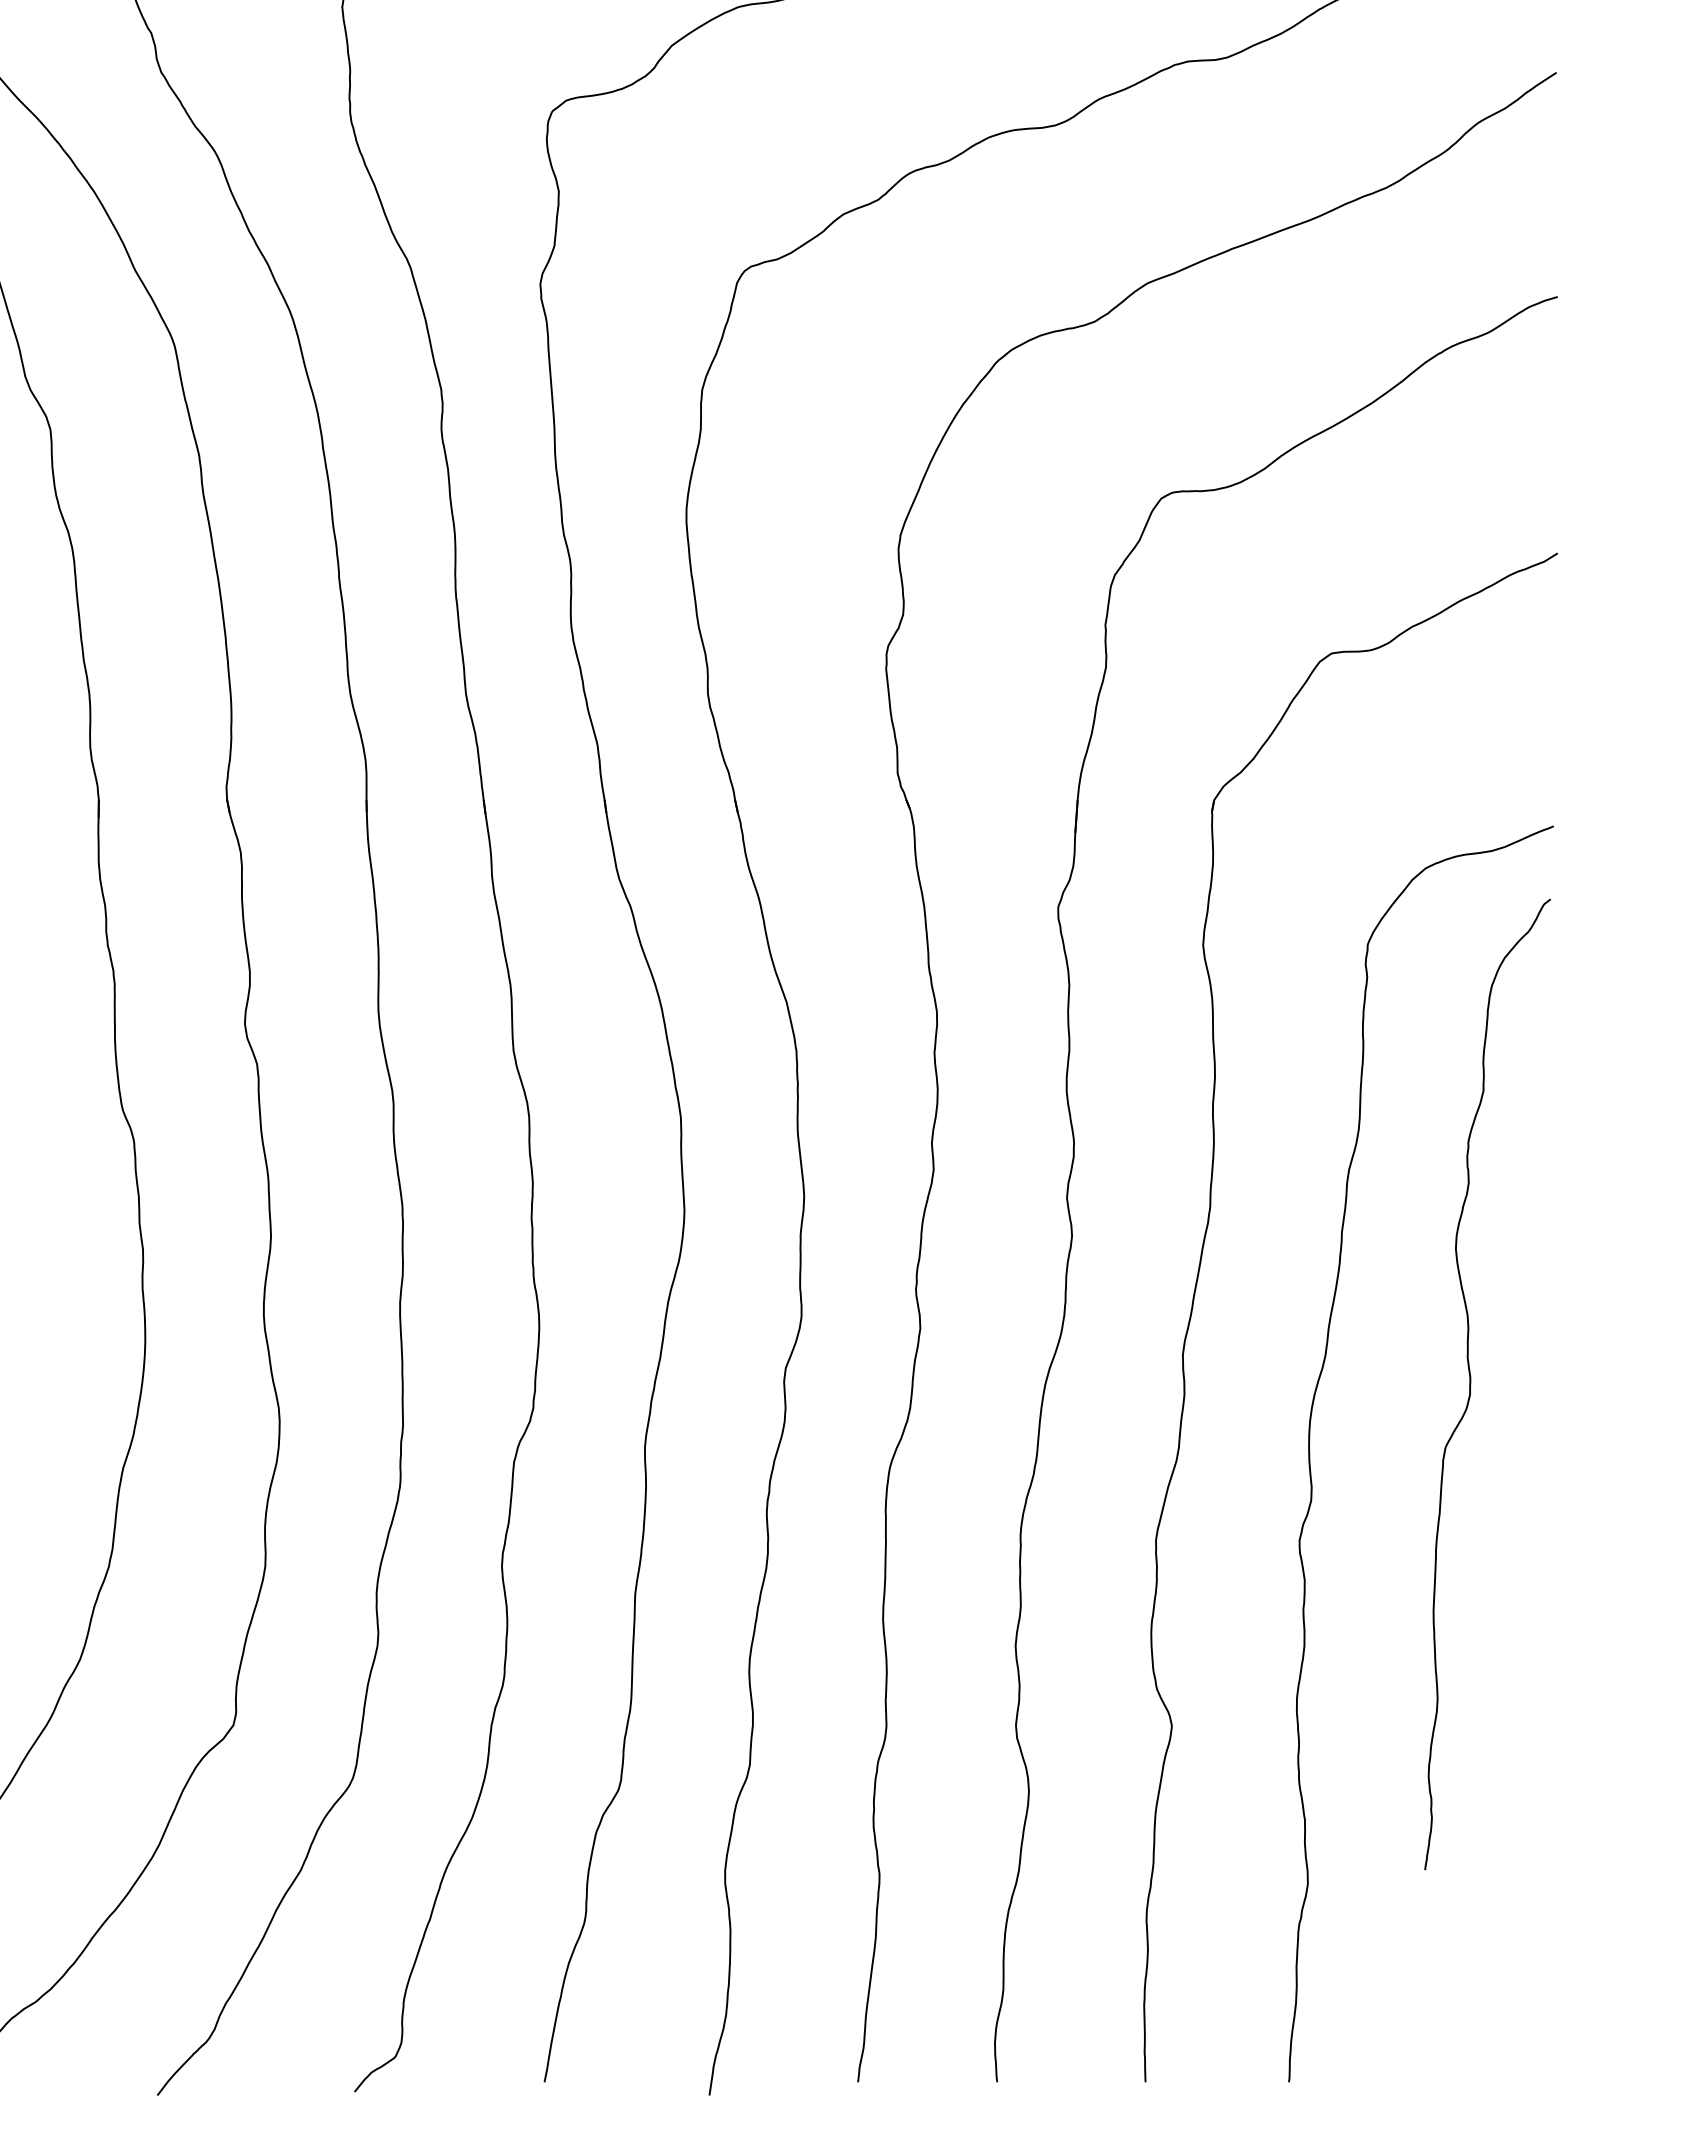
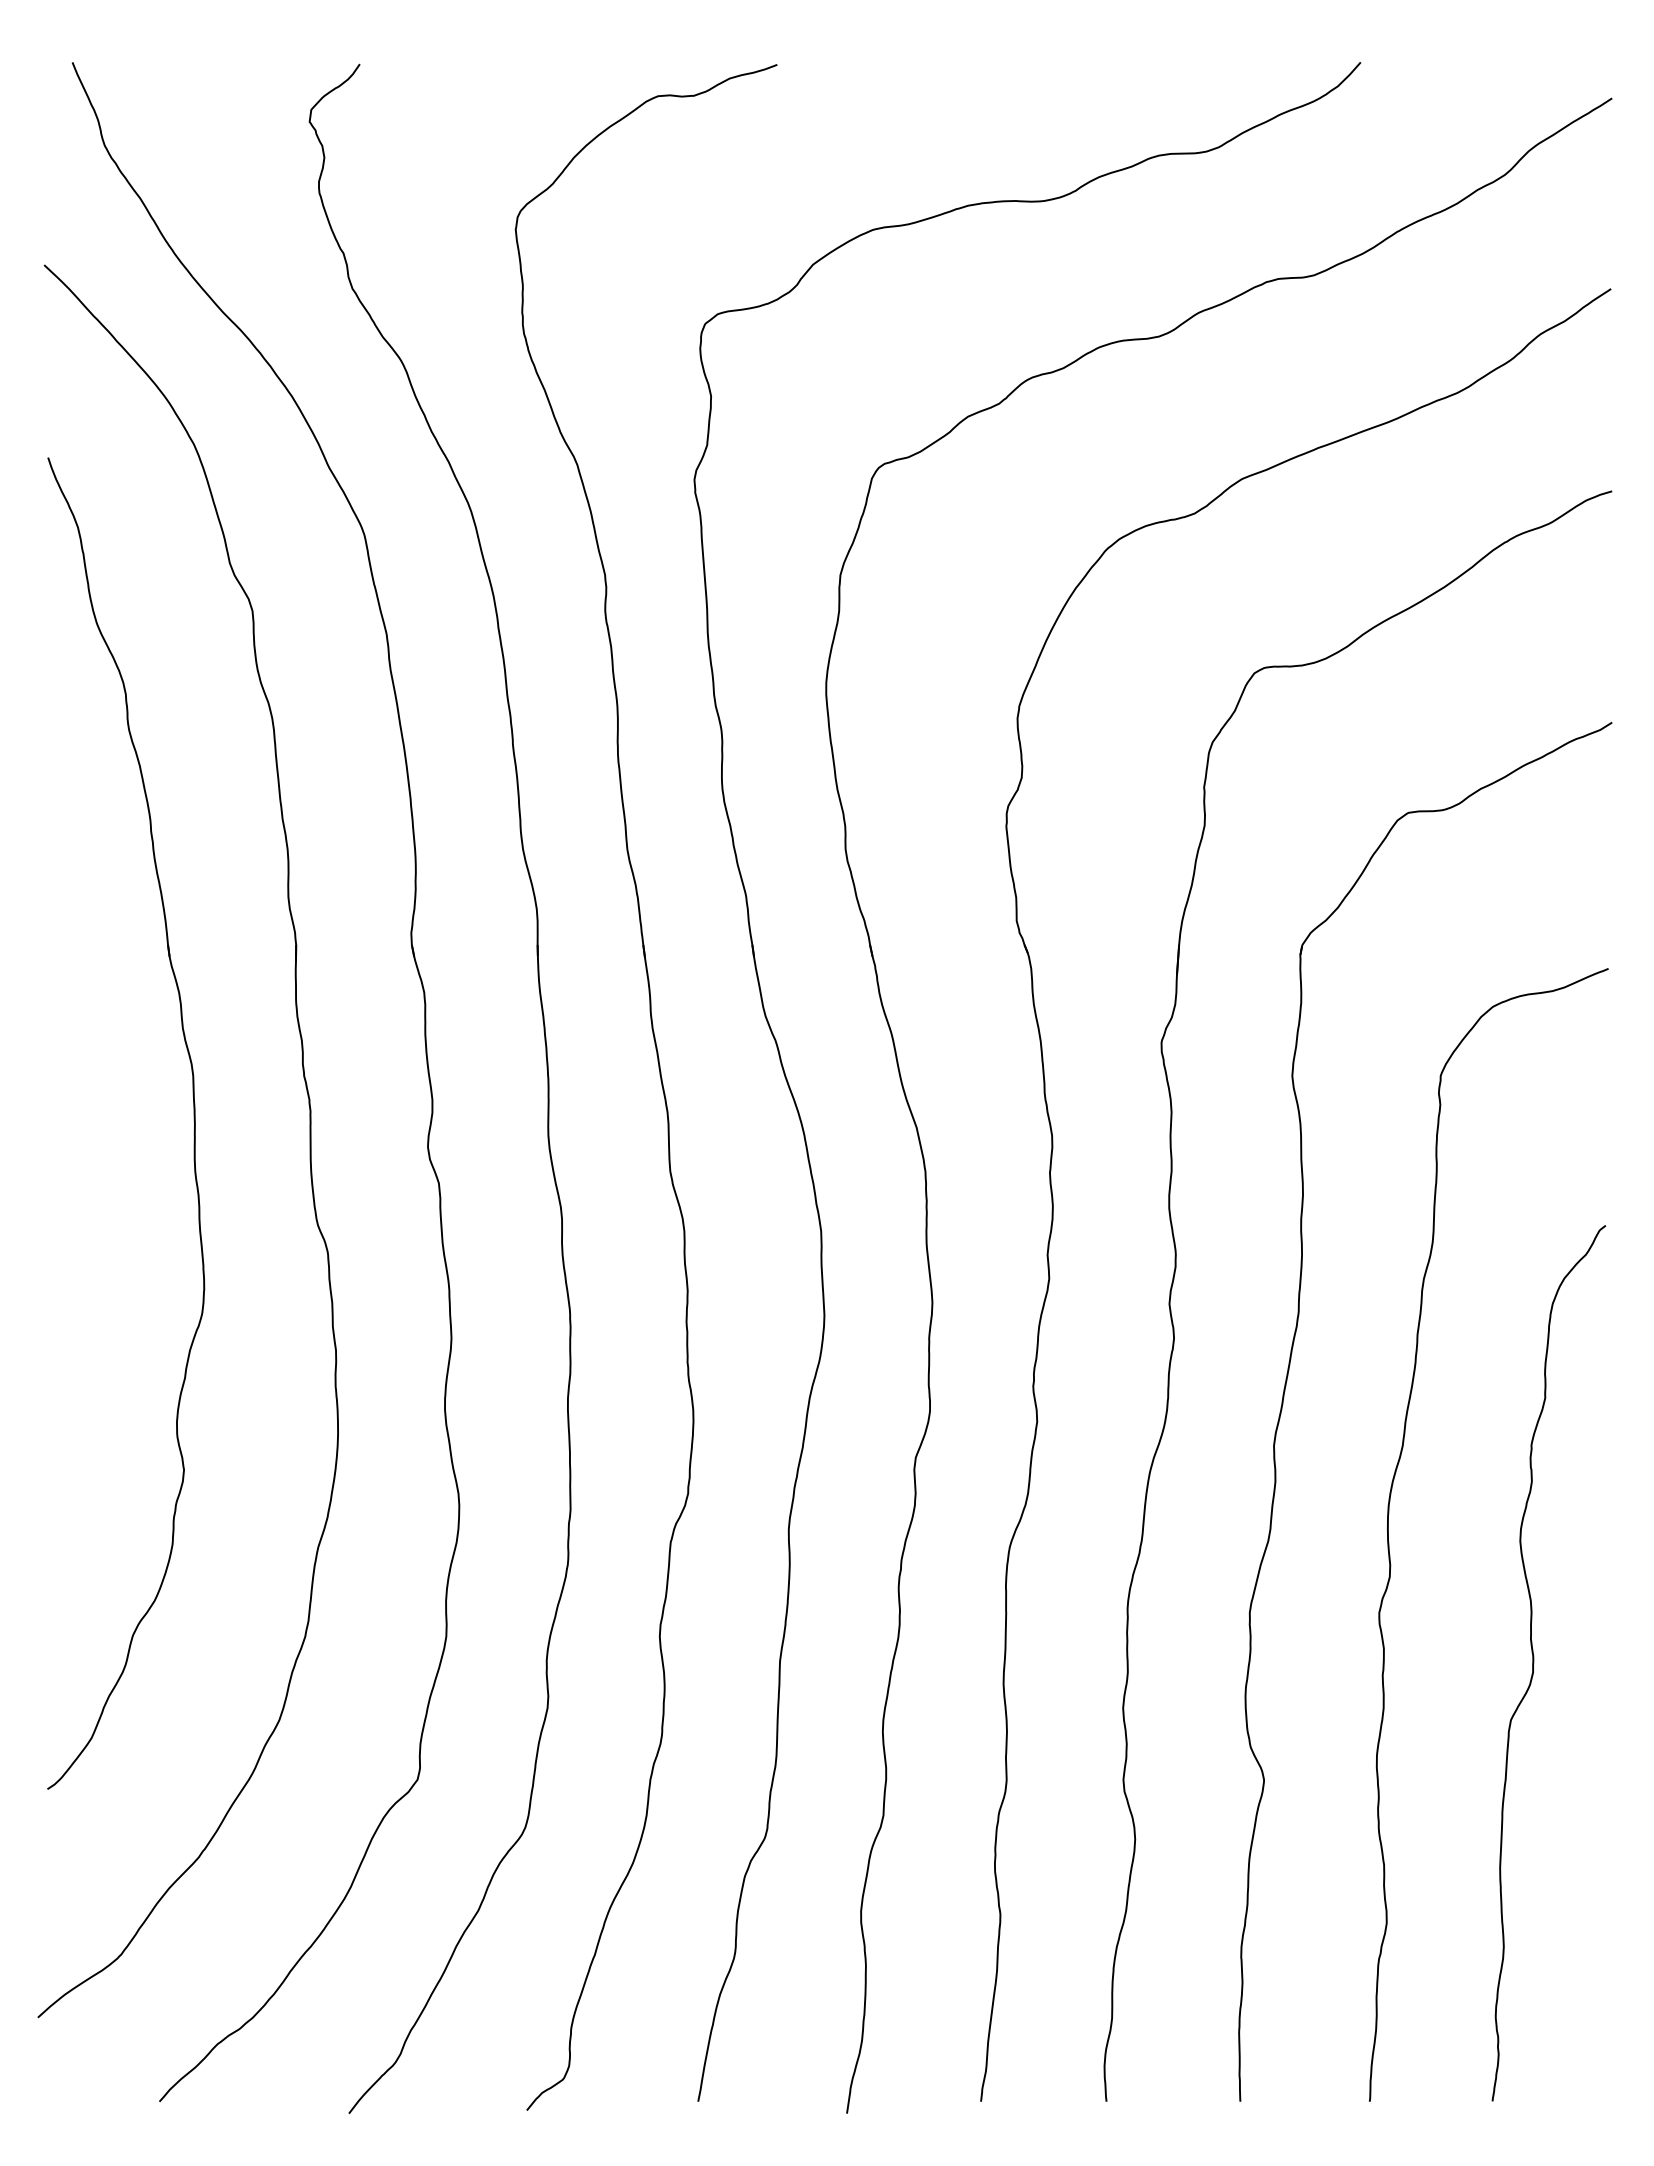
curve: (1471, 1384) -> (1534, 1663), moved

